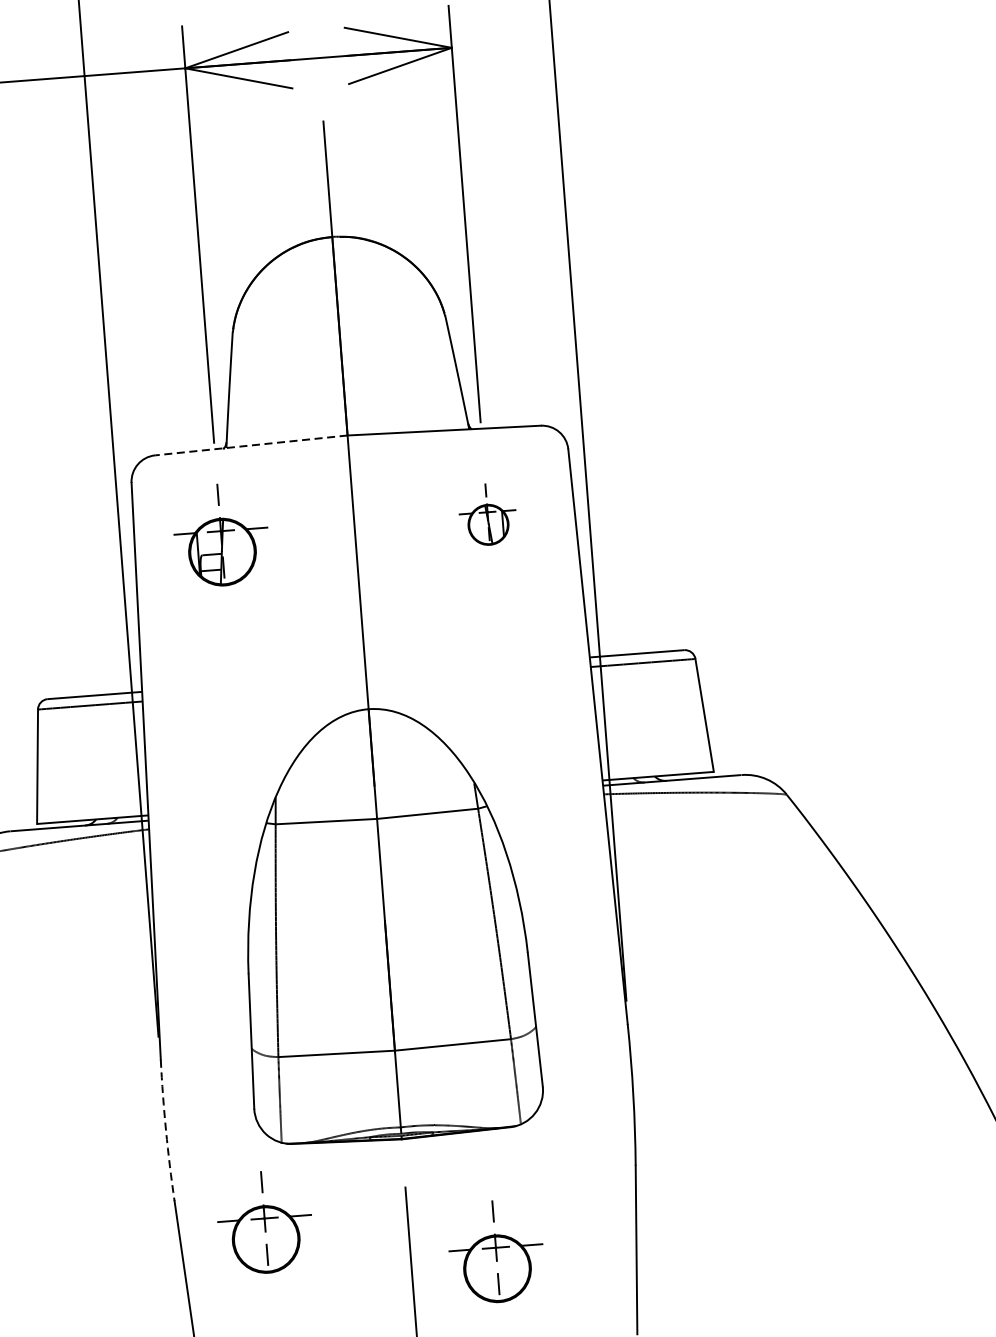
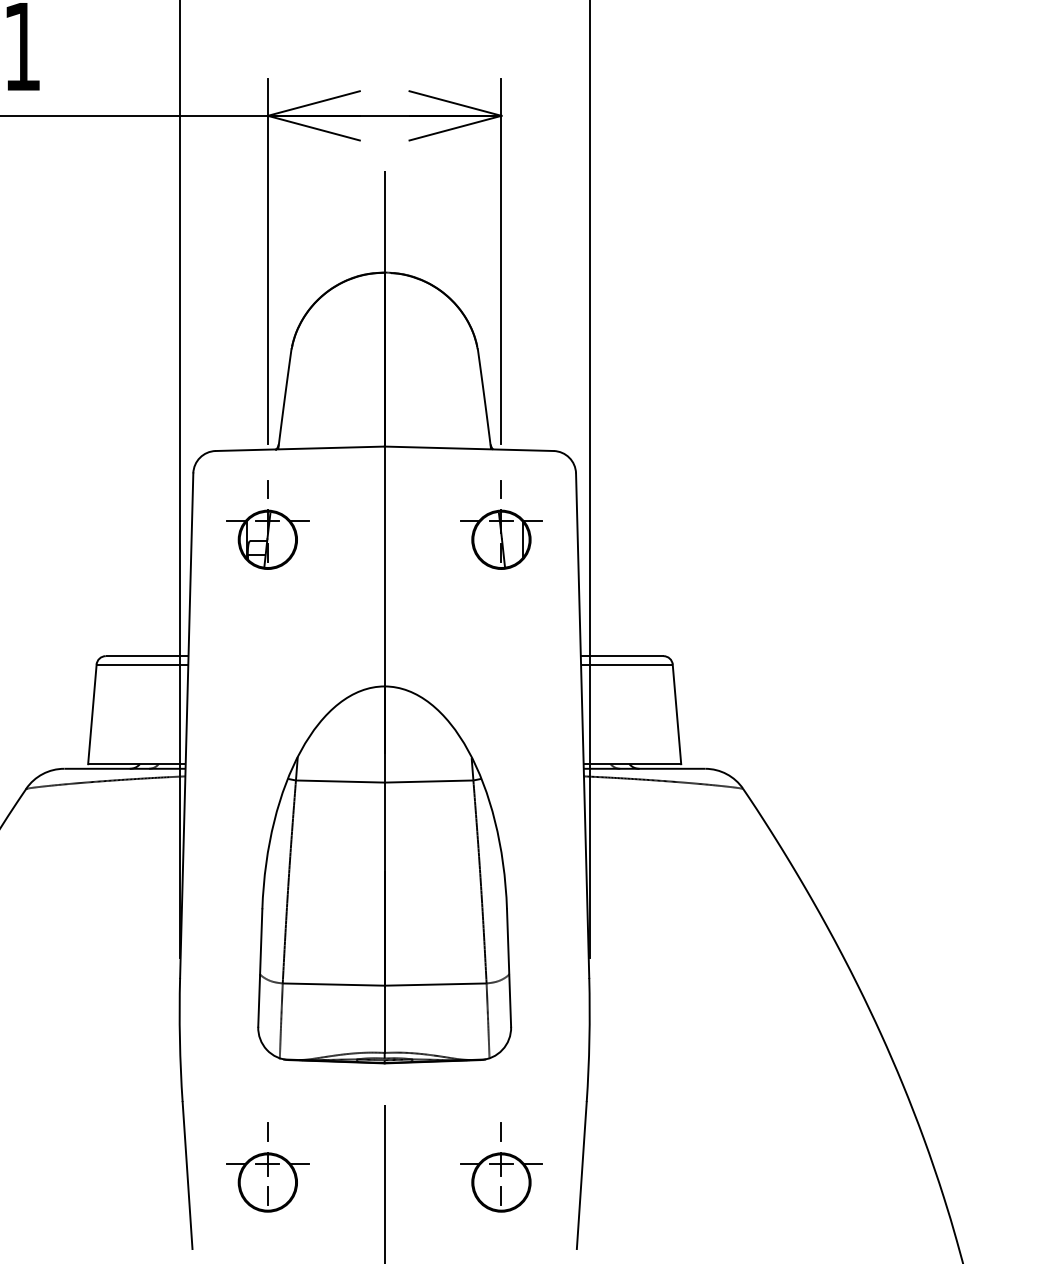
line: (251, 445) -> (300, 448), dashed -> solid
part: (487, 514) -> (501, 524), size x1.67
arc: (165, 1131) -> (179, 1040), dashed -> solid
part: (264, 1222) -> (267, 1167), moved
part: (496, 1251) -> (501, 1167), moved

